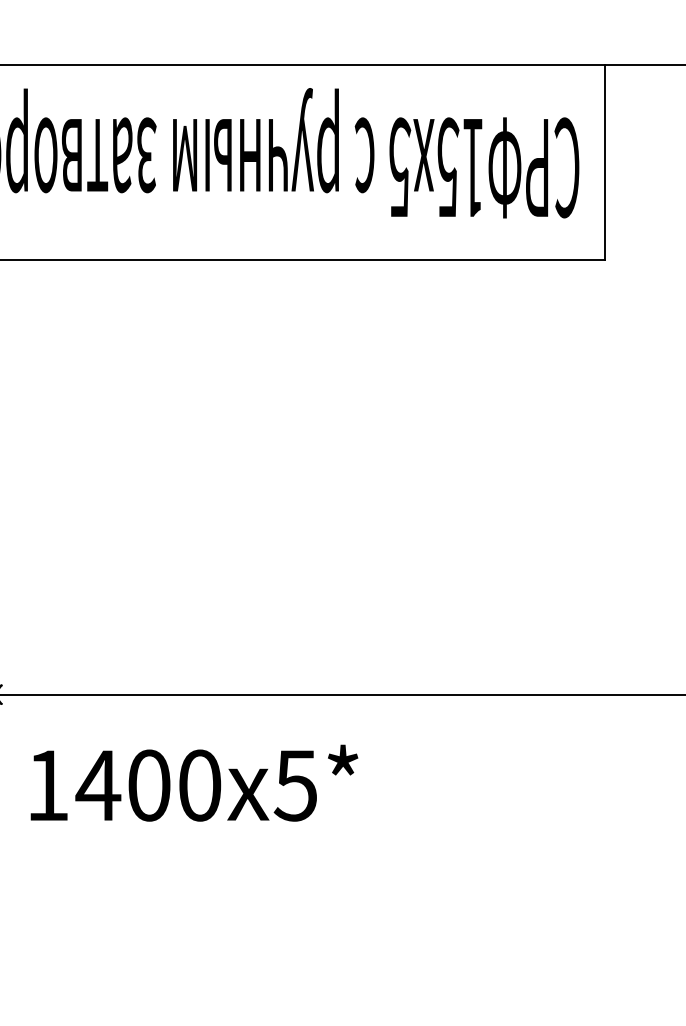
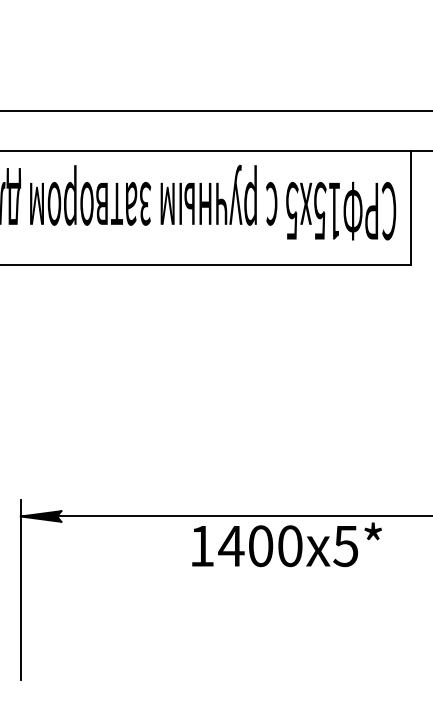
text: (193, 782) -> (286, 544), moved

